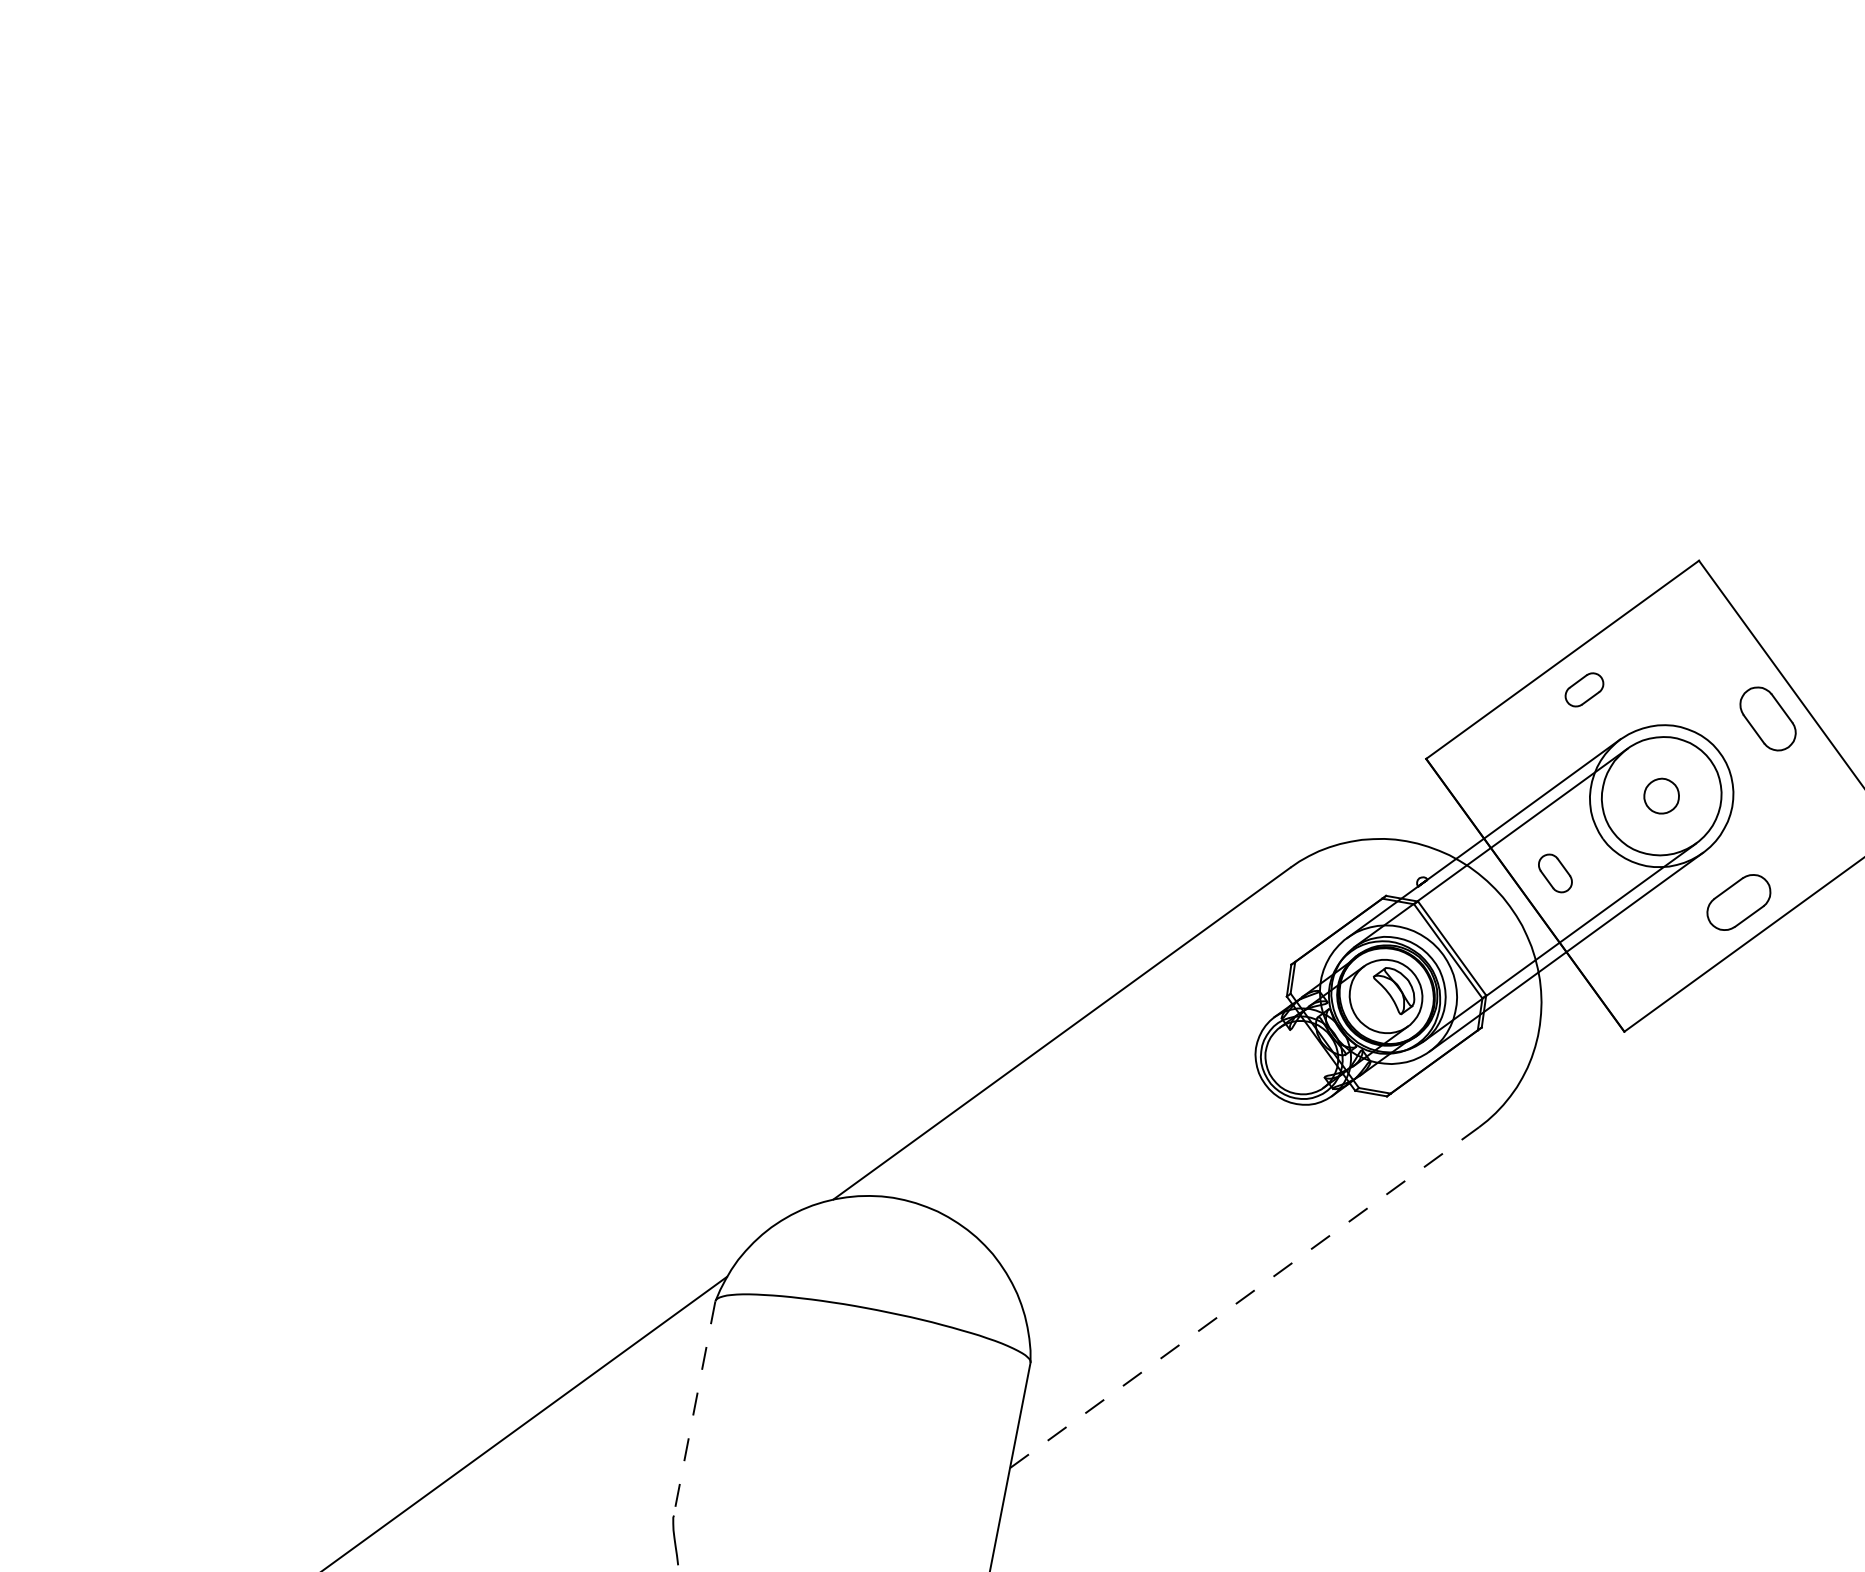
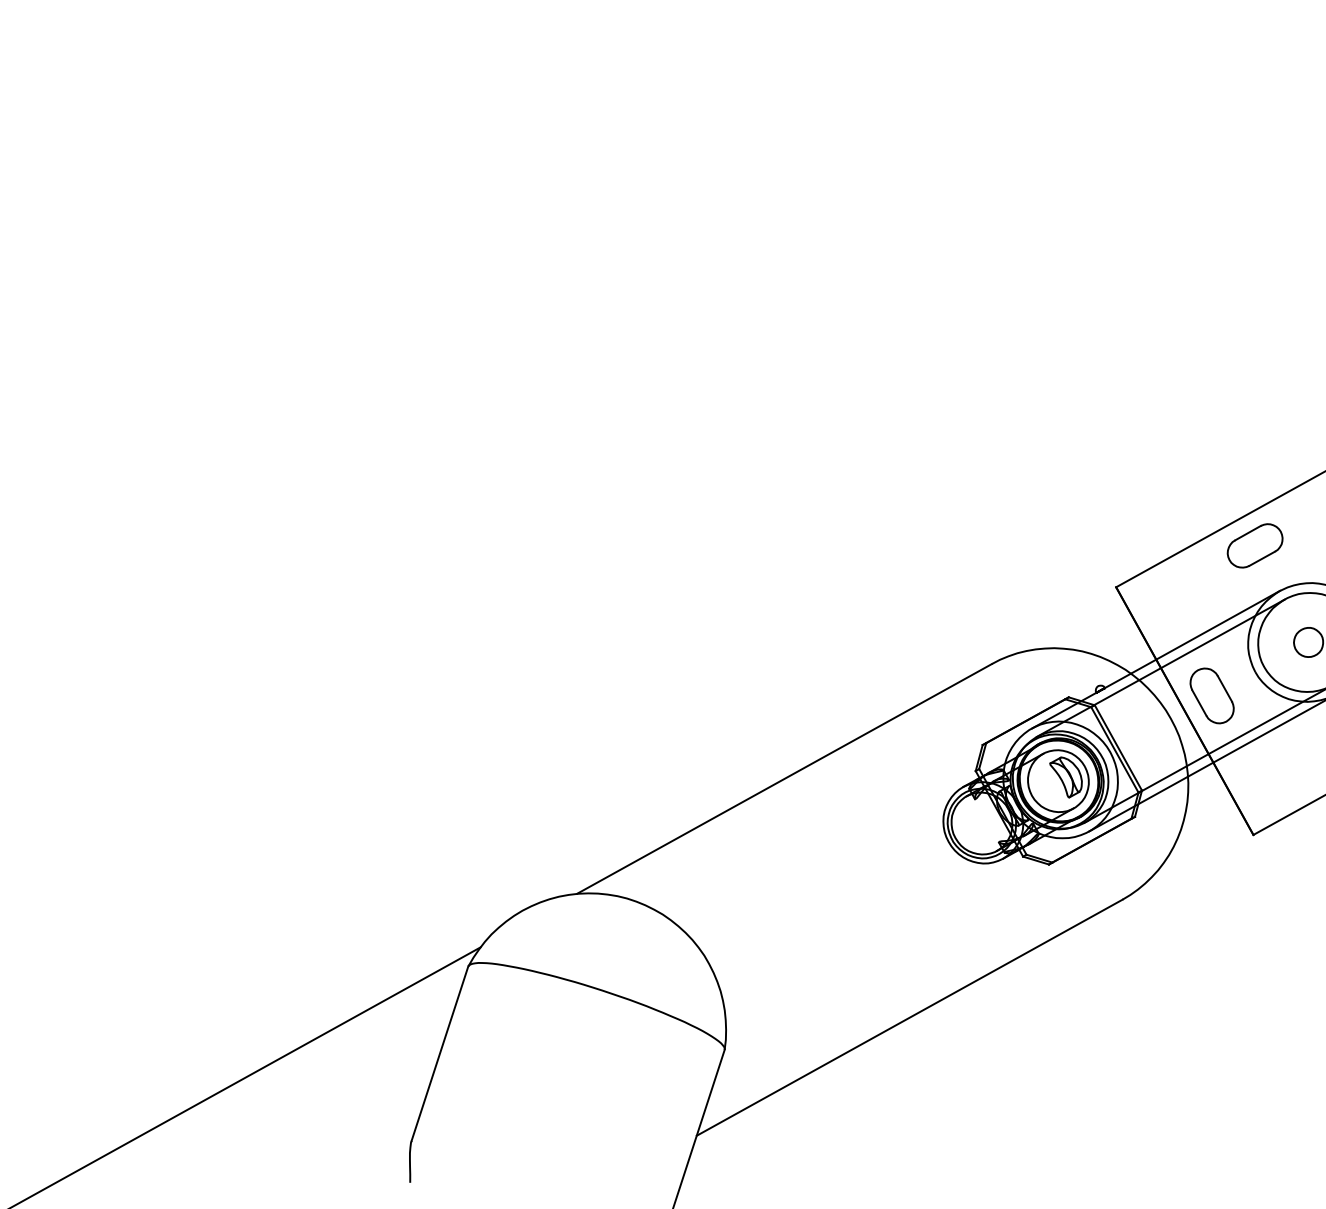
part: (1584, 689) -> (1255, 545), size x1.67
part: (1555, 873) -> (1212, 696), size x1.67
line: (1244, 1297) -> (909, 1017), dashed -> solid
line: (694, 1408) -> (439, 1053), dashed -> solid

